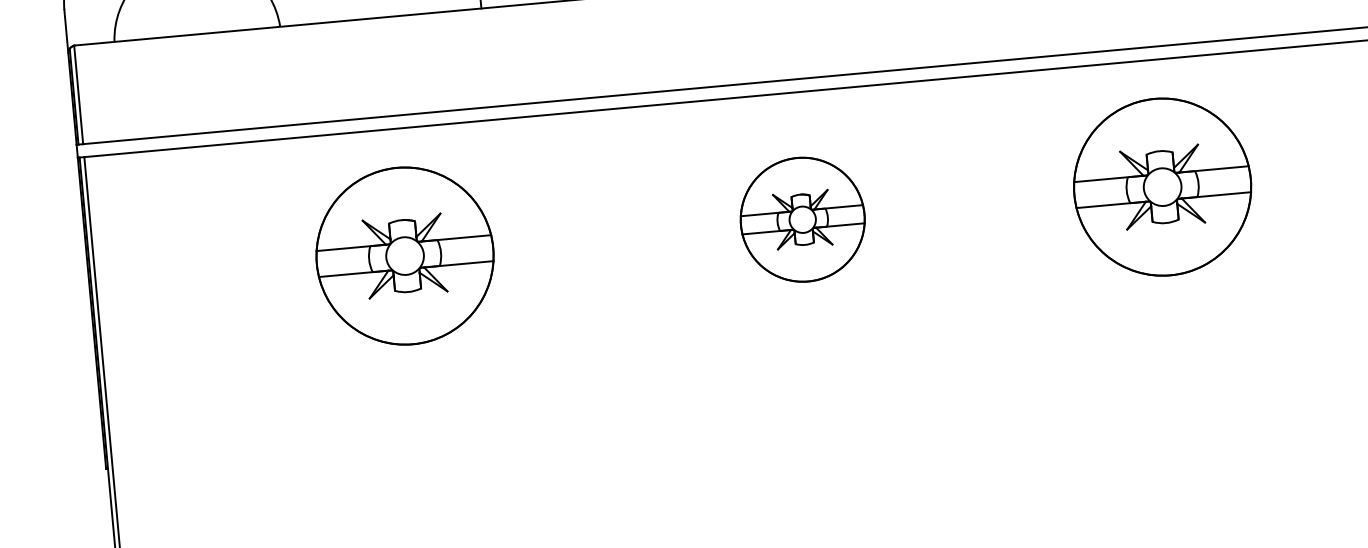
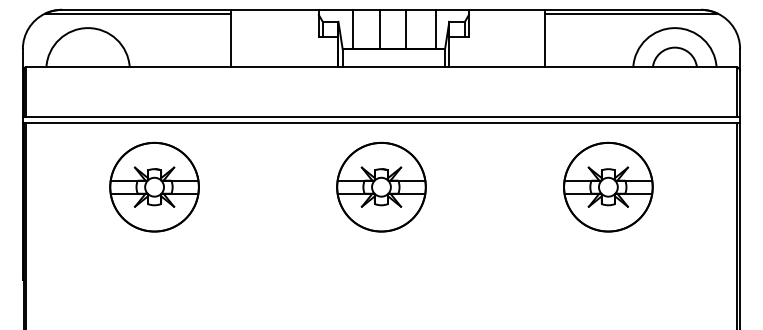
part: (1162, 185) -> (608, 186), moved
part: (802, 218) -> (381, 186), size x1.43
part: (404, 254) -> (154, 186), moved

